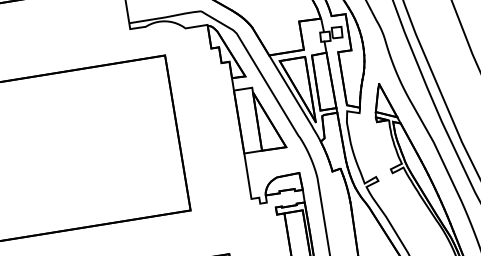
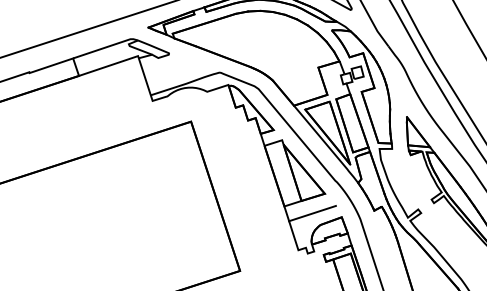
line: (271, 164) -> (312, 213), added

